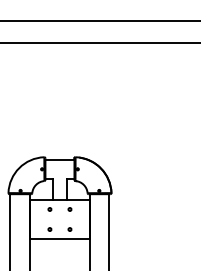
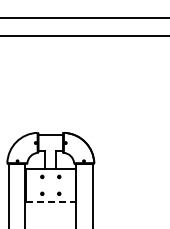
line: (60, 238) -> (51, 201), solid -> dashed

